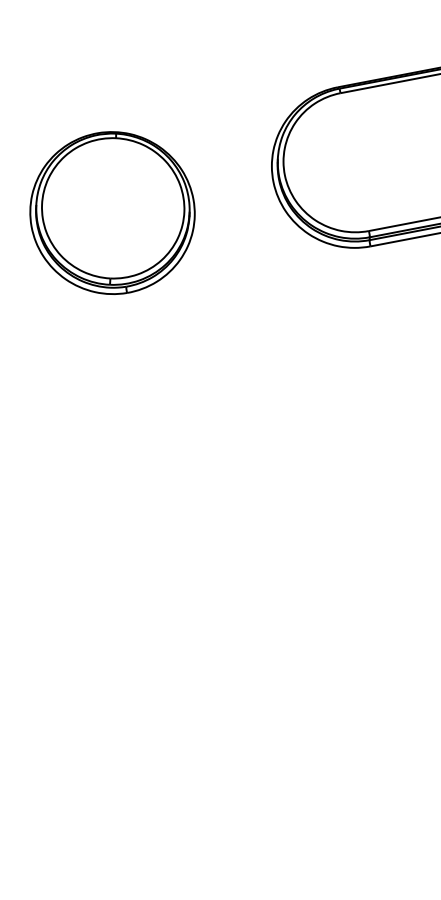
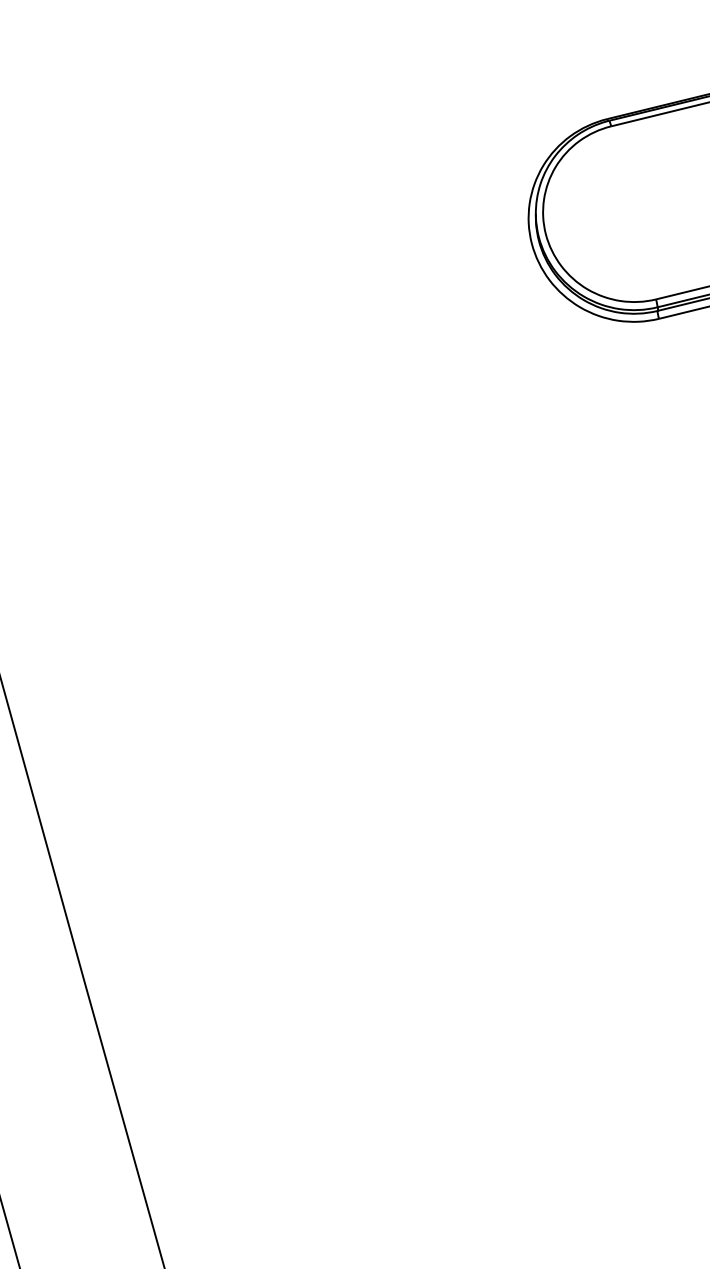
part: (112, 212) -> (329, 292), removed

